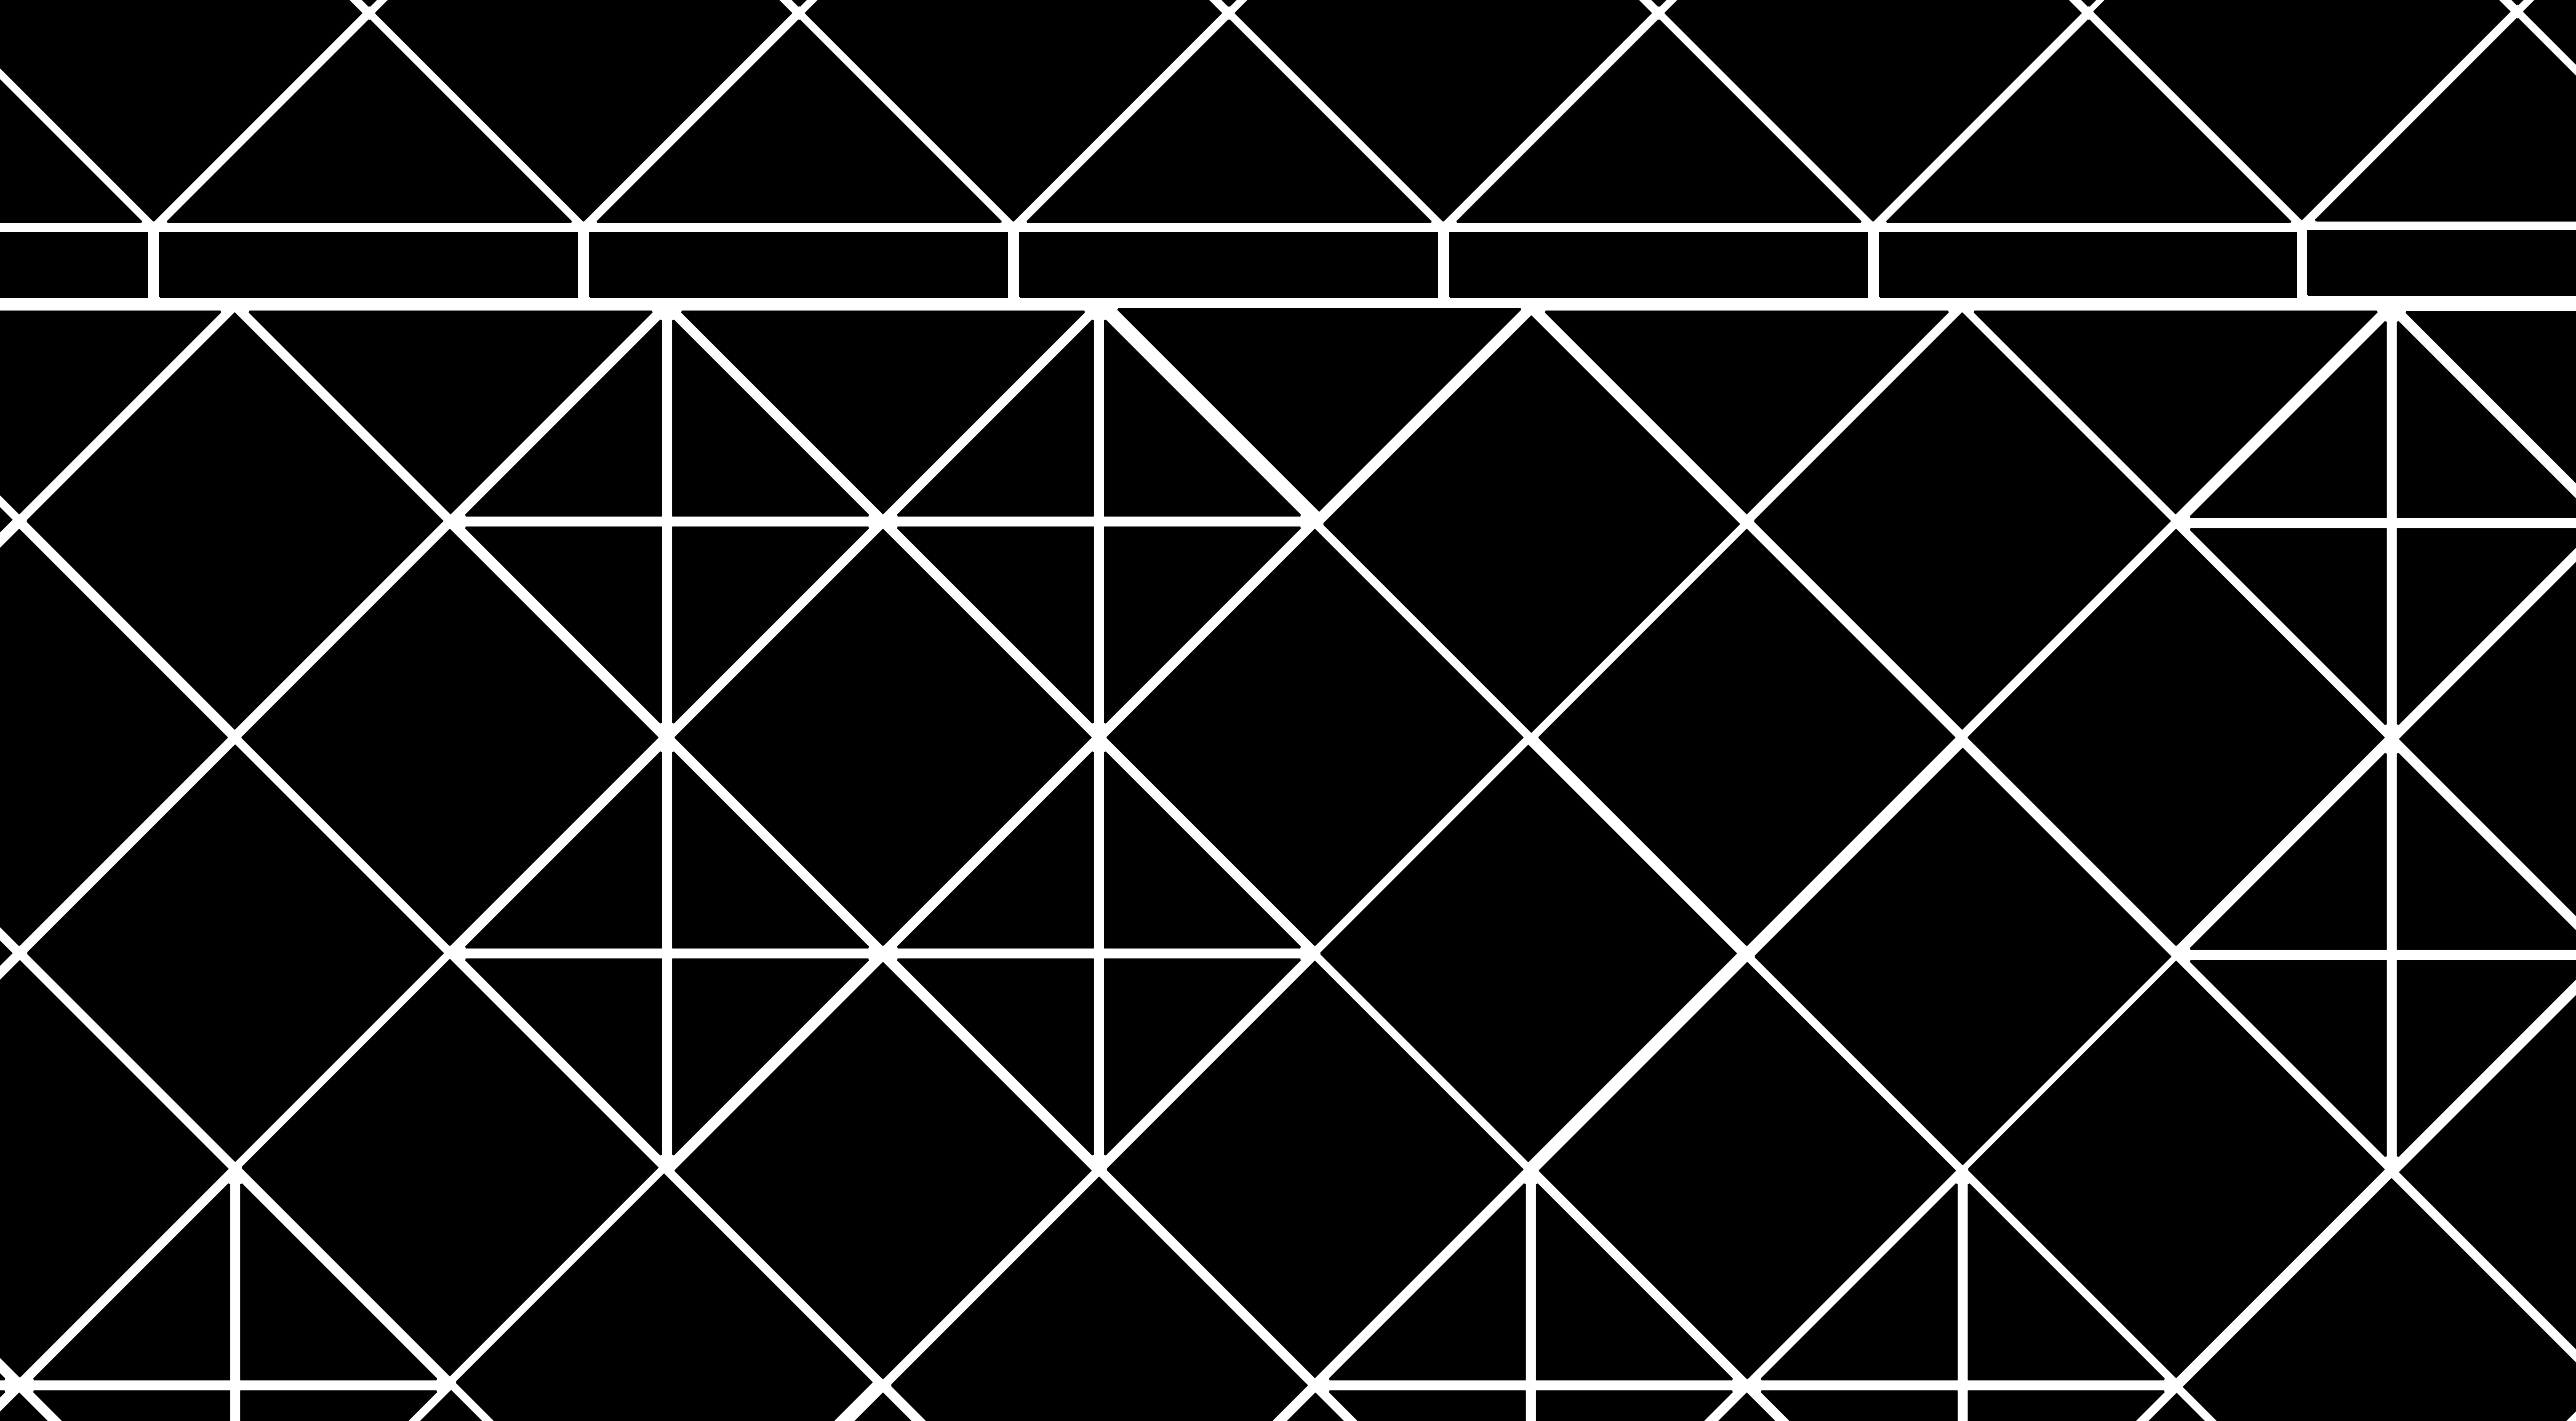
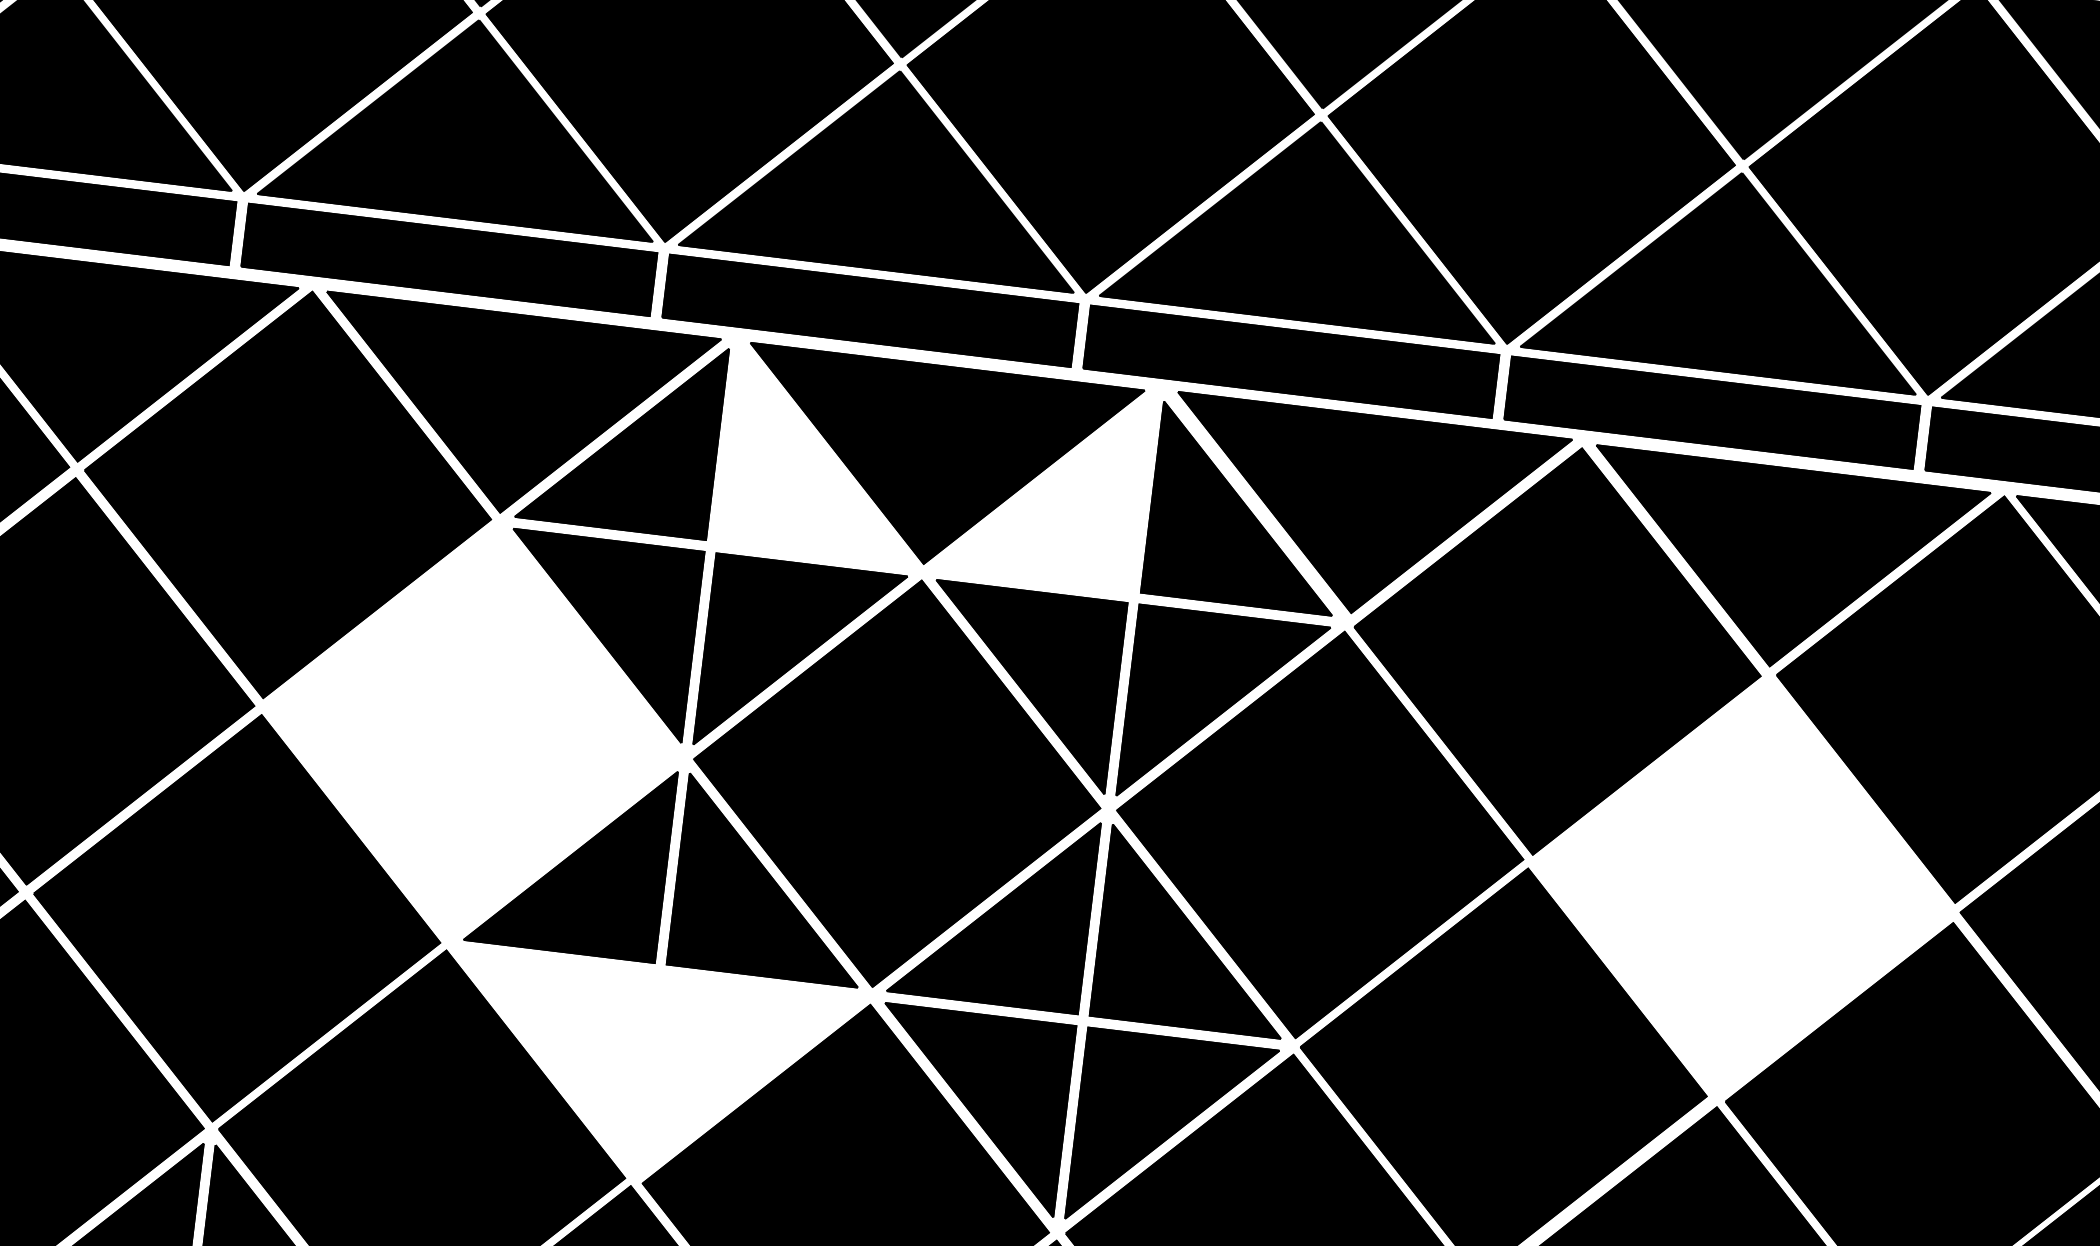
part: (770, 417) -> (824, 457), removed
part: (995, 417) -> (1045, 483), removed
part: (449, 737) -> (472, 732), removed
part: (1746, 737) -> (1742, 886), removed
part: (563, 1056) -> (546, 1058), removed
part: (770, 1056) -> (749, 1082), removed

